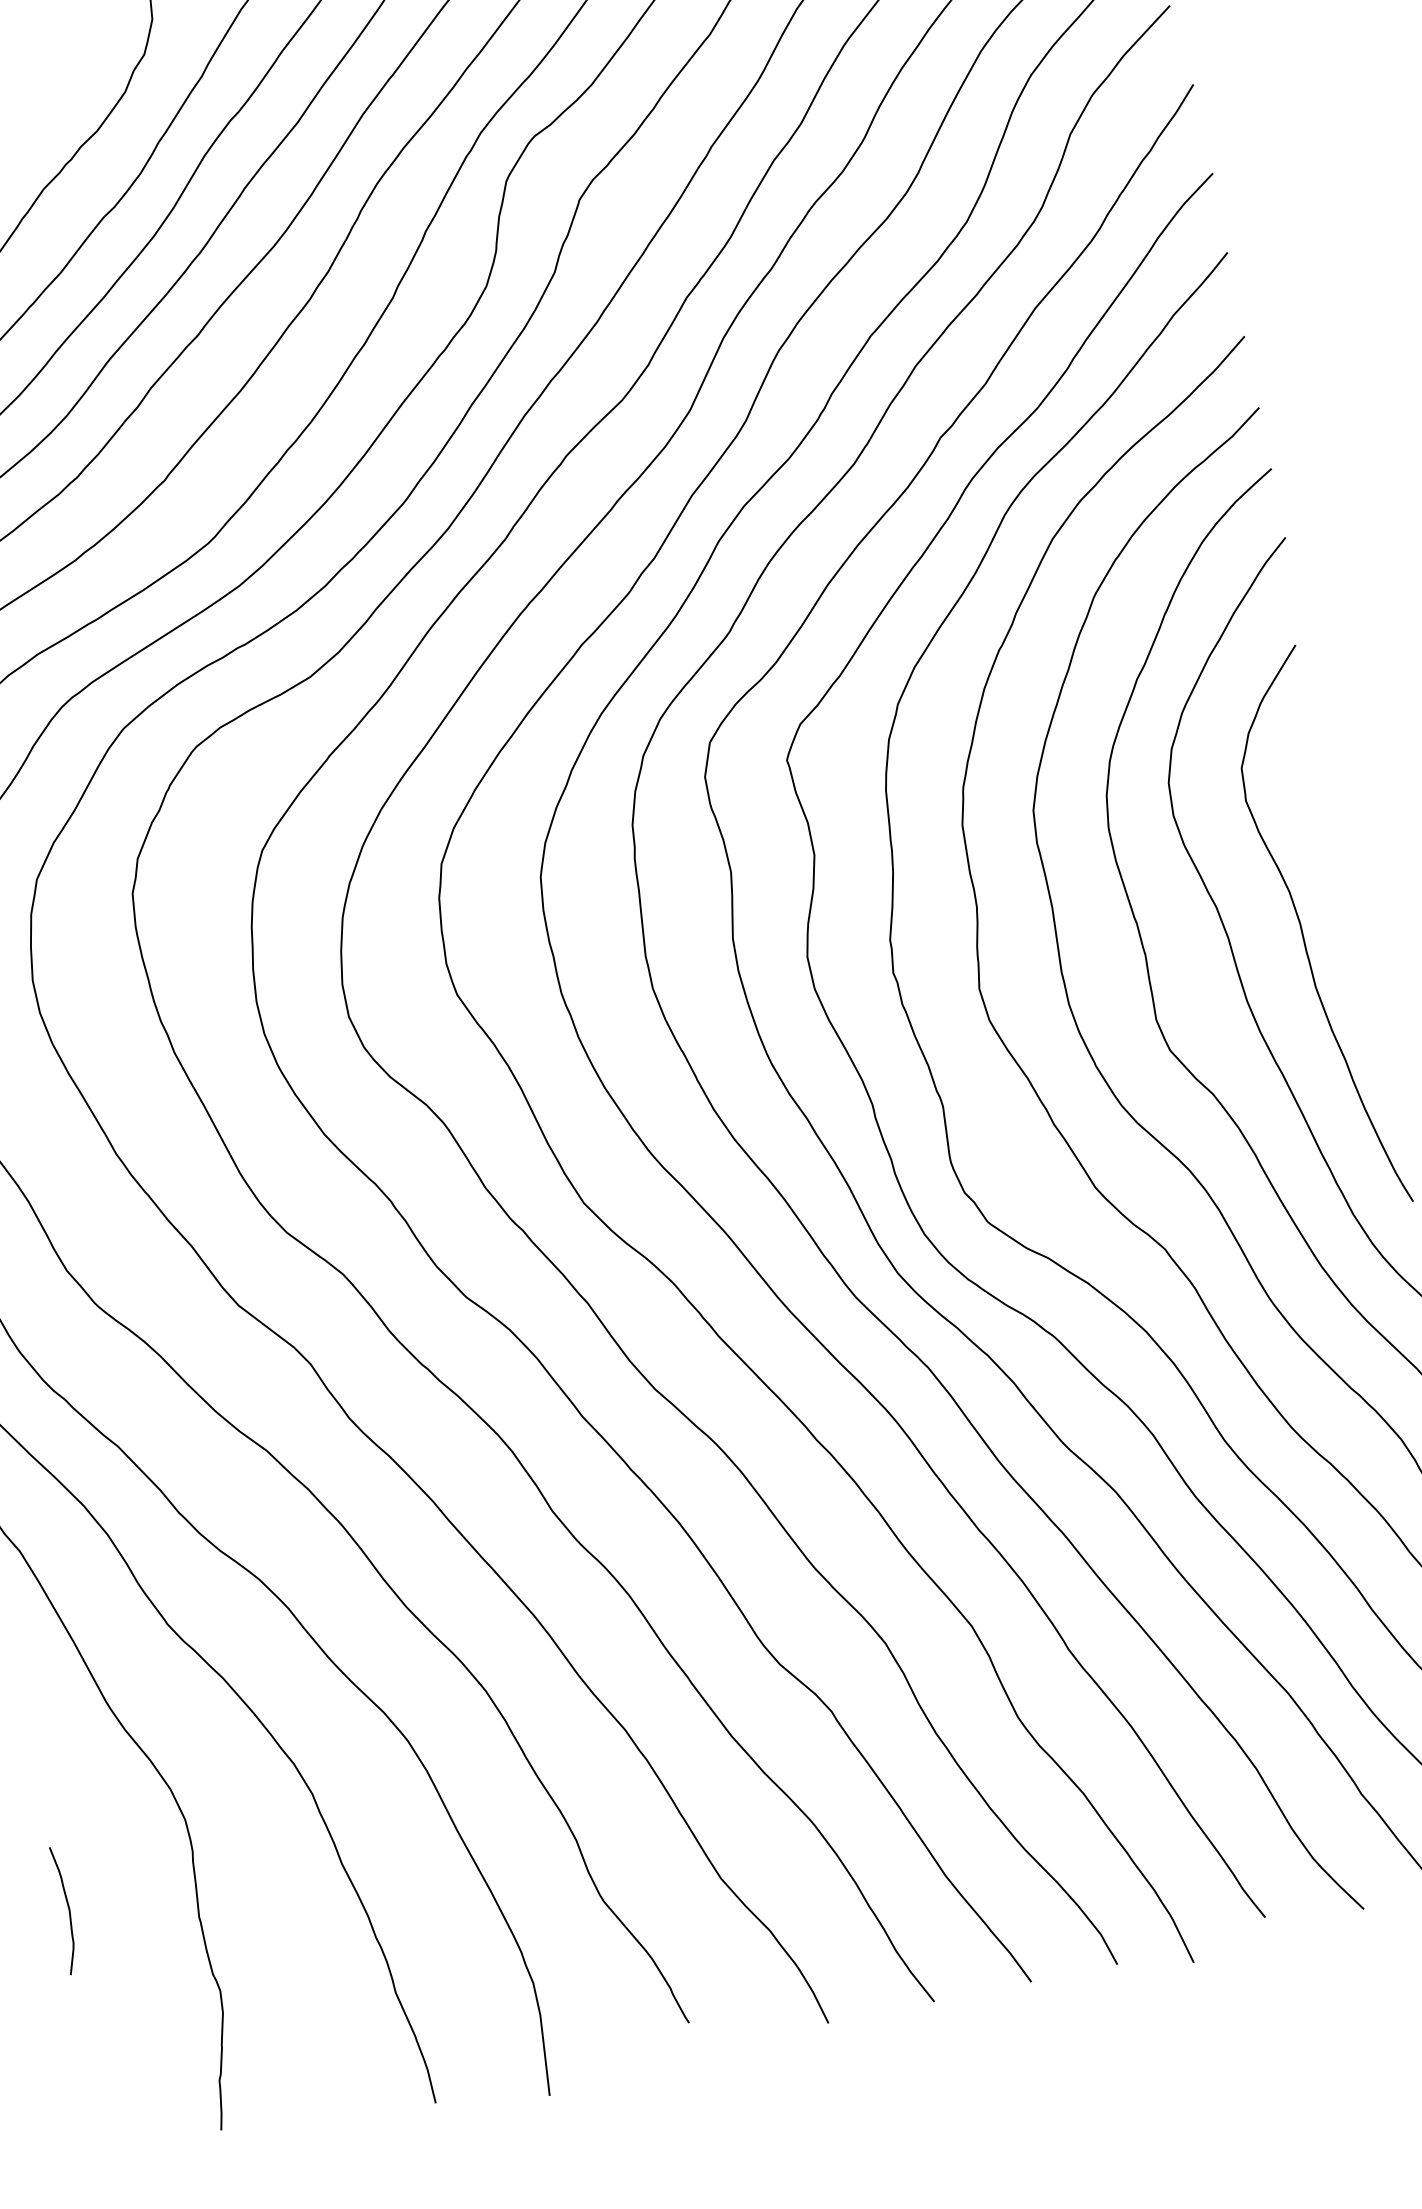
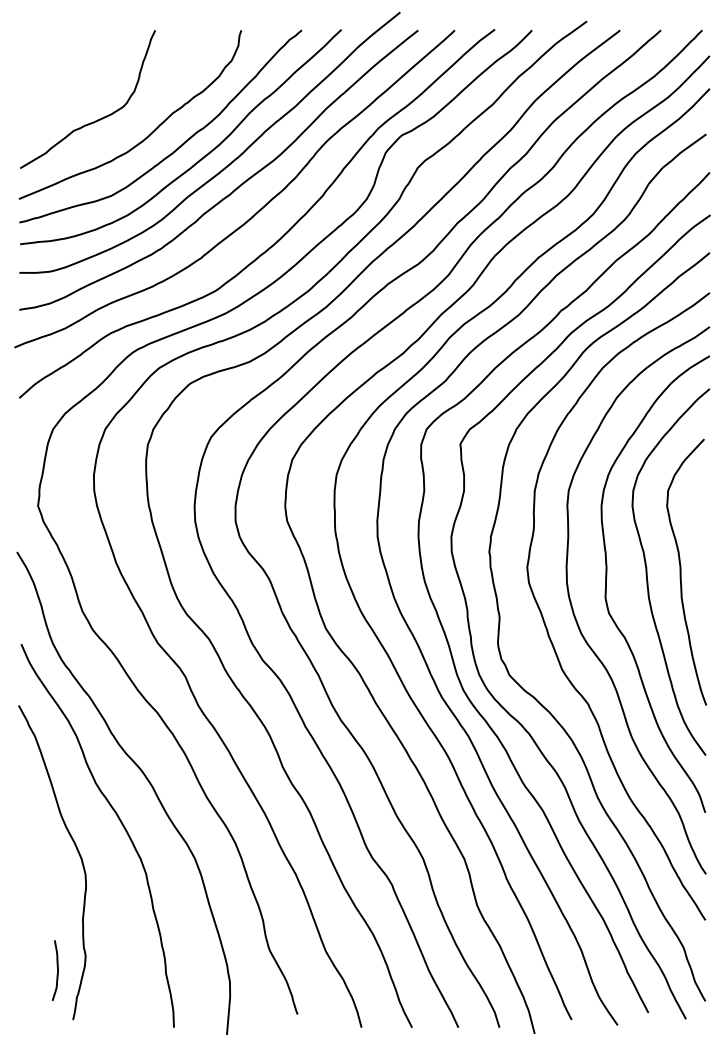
curve: (68, 1909) -> (57, 970), moved

